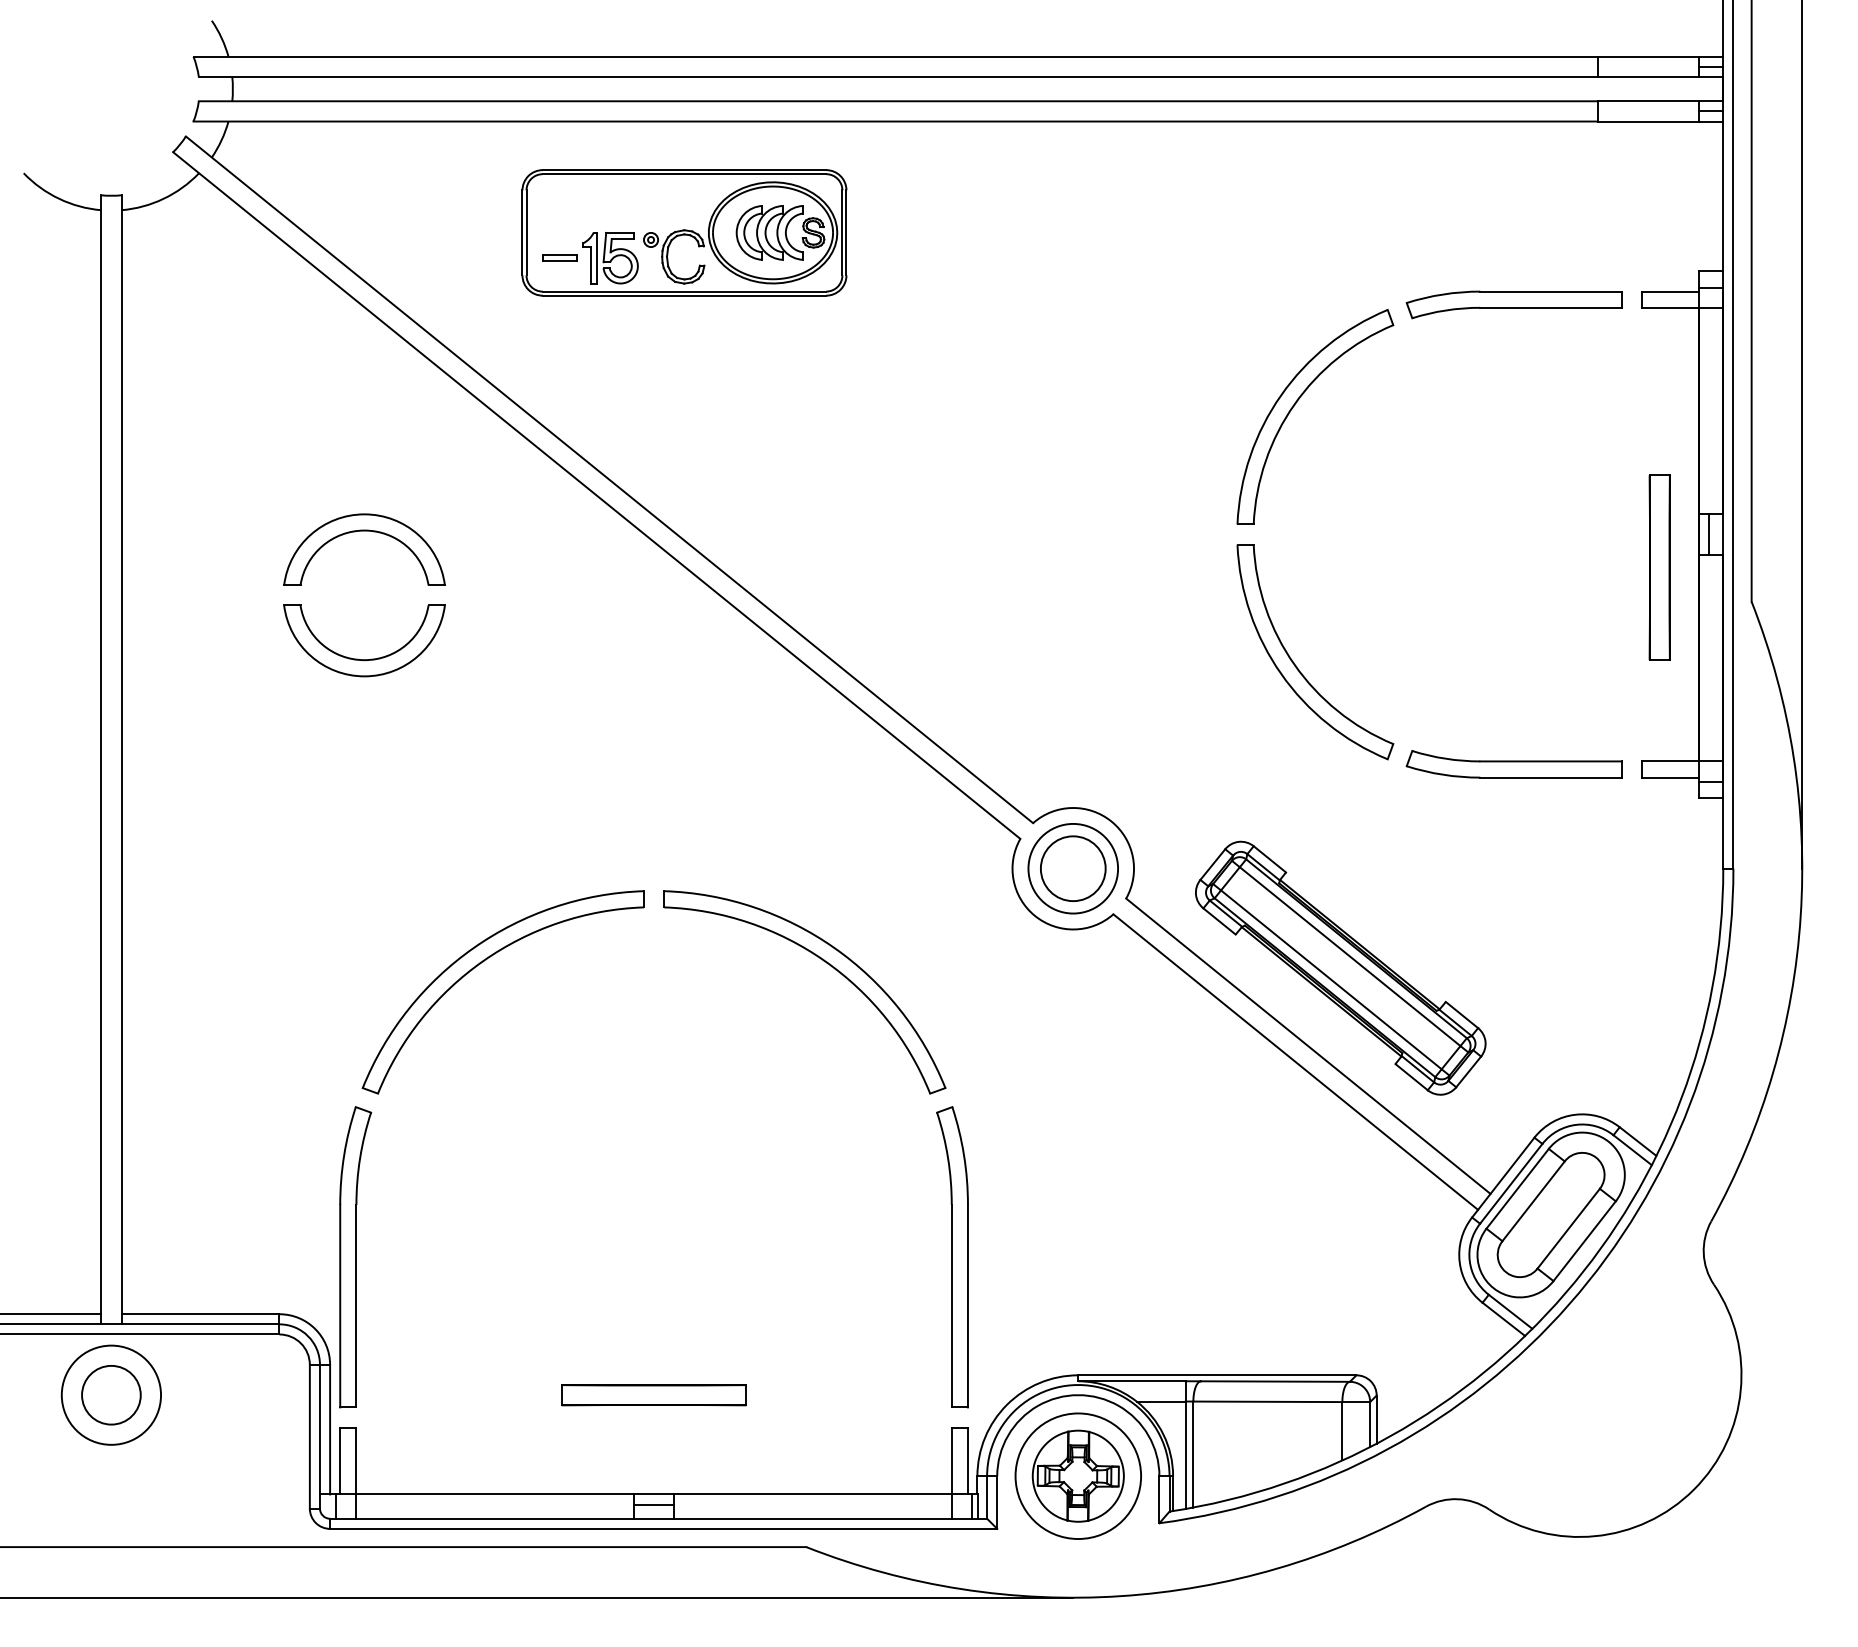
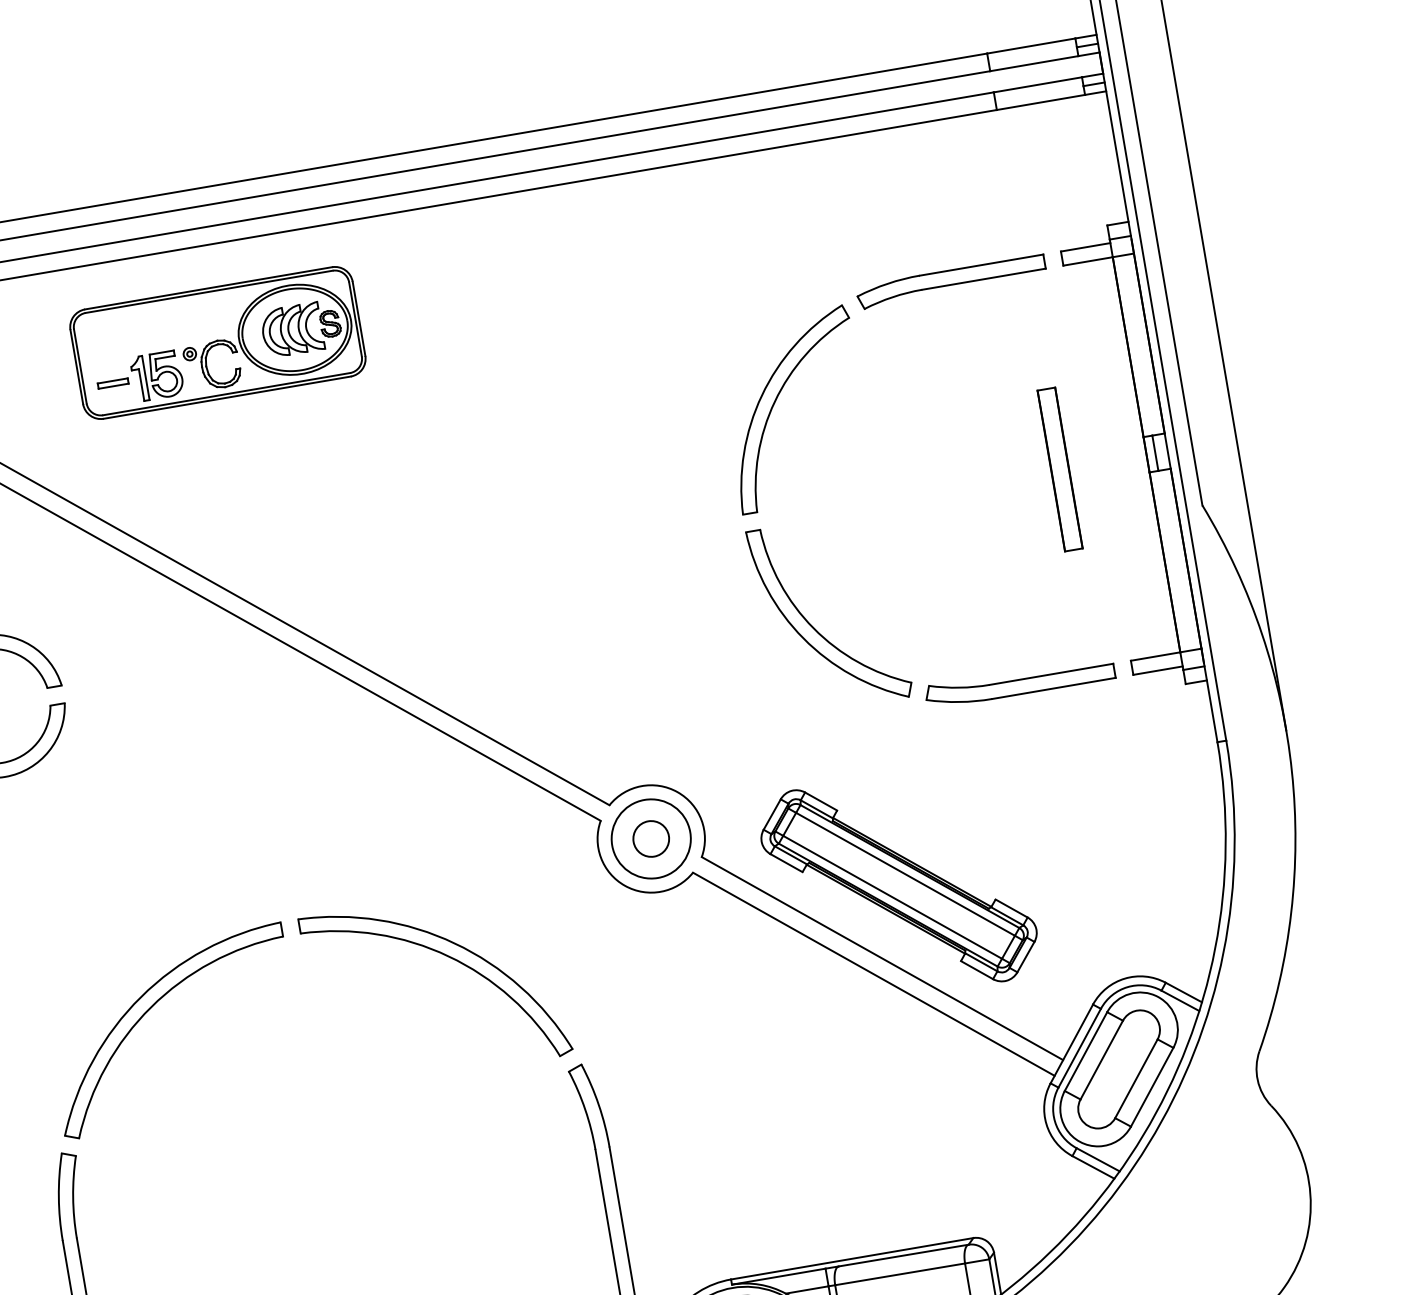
part: (1659, 567) -> (1059, 469), moved
circle: (1073, 868) -> (651, 838), size x0.62

